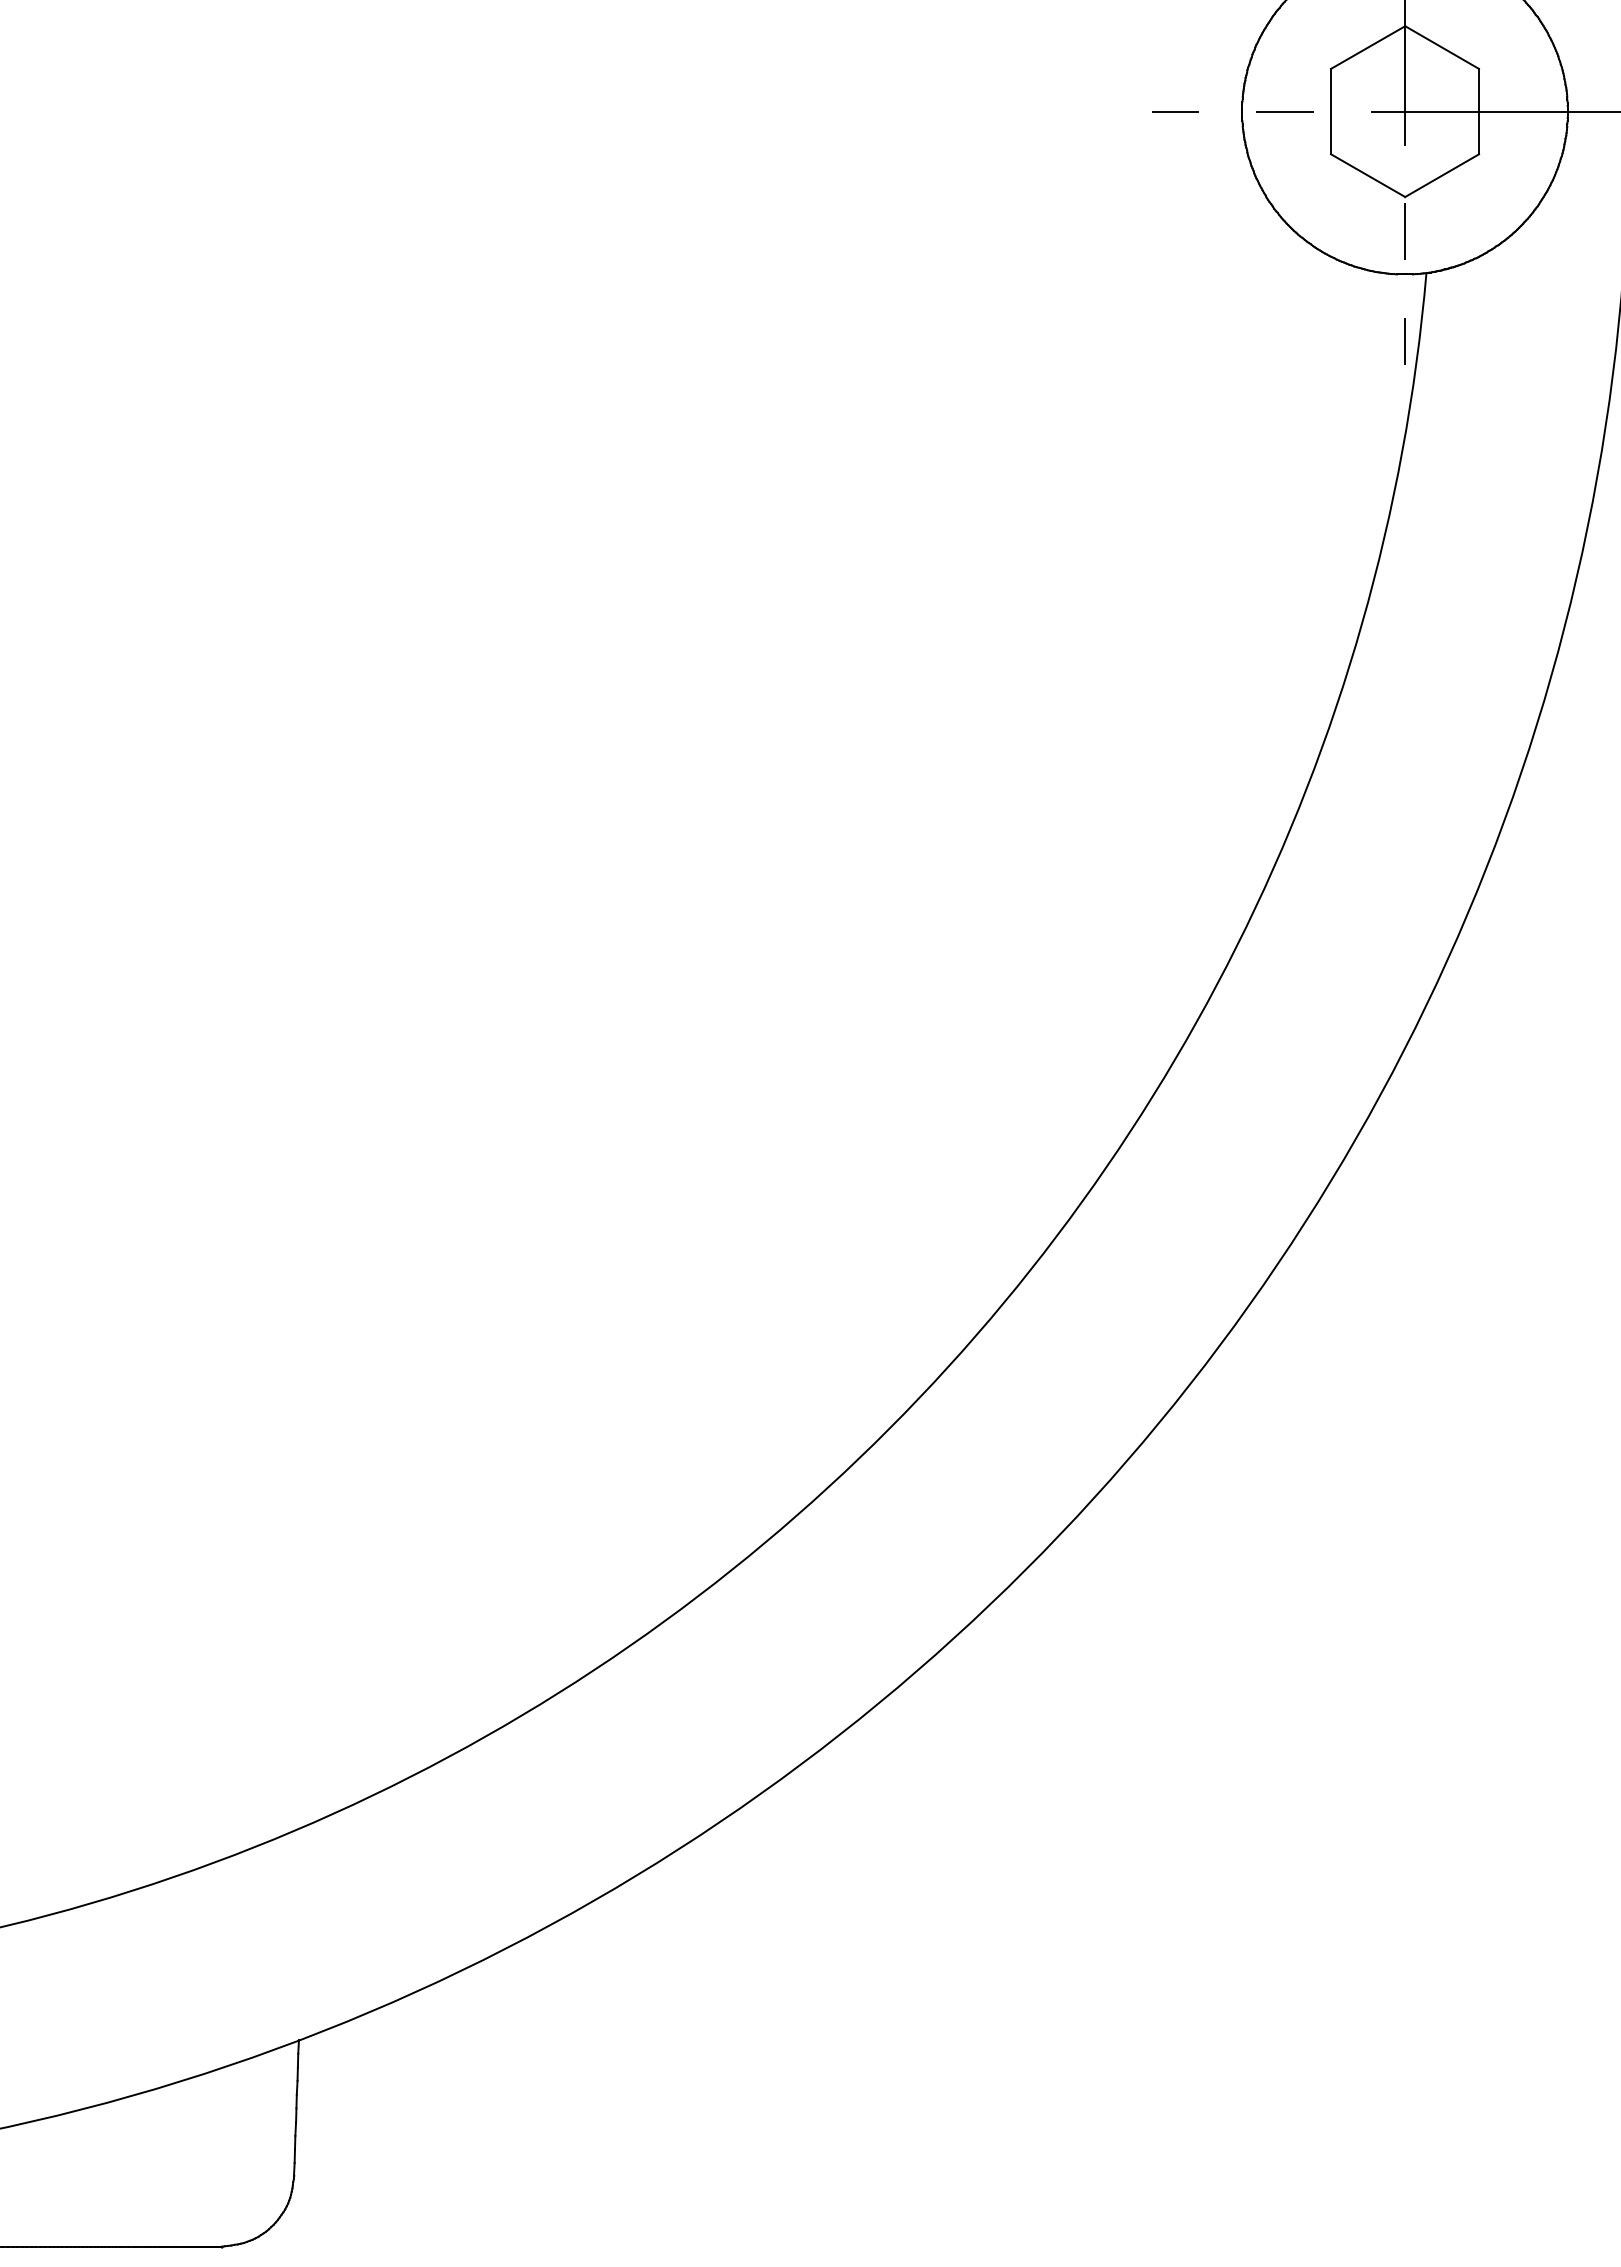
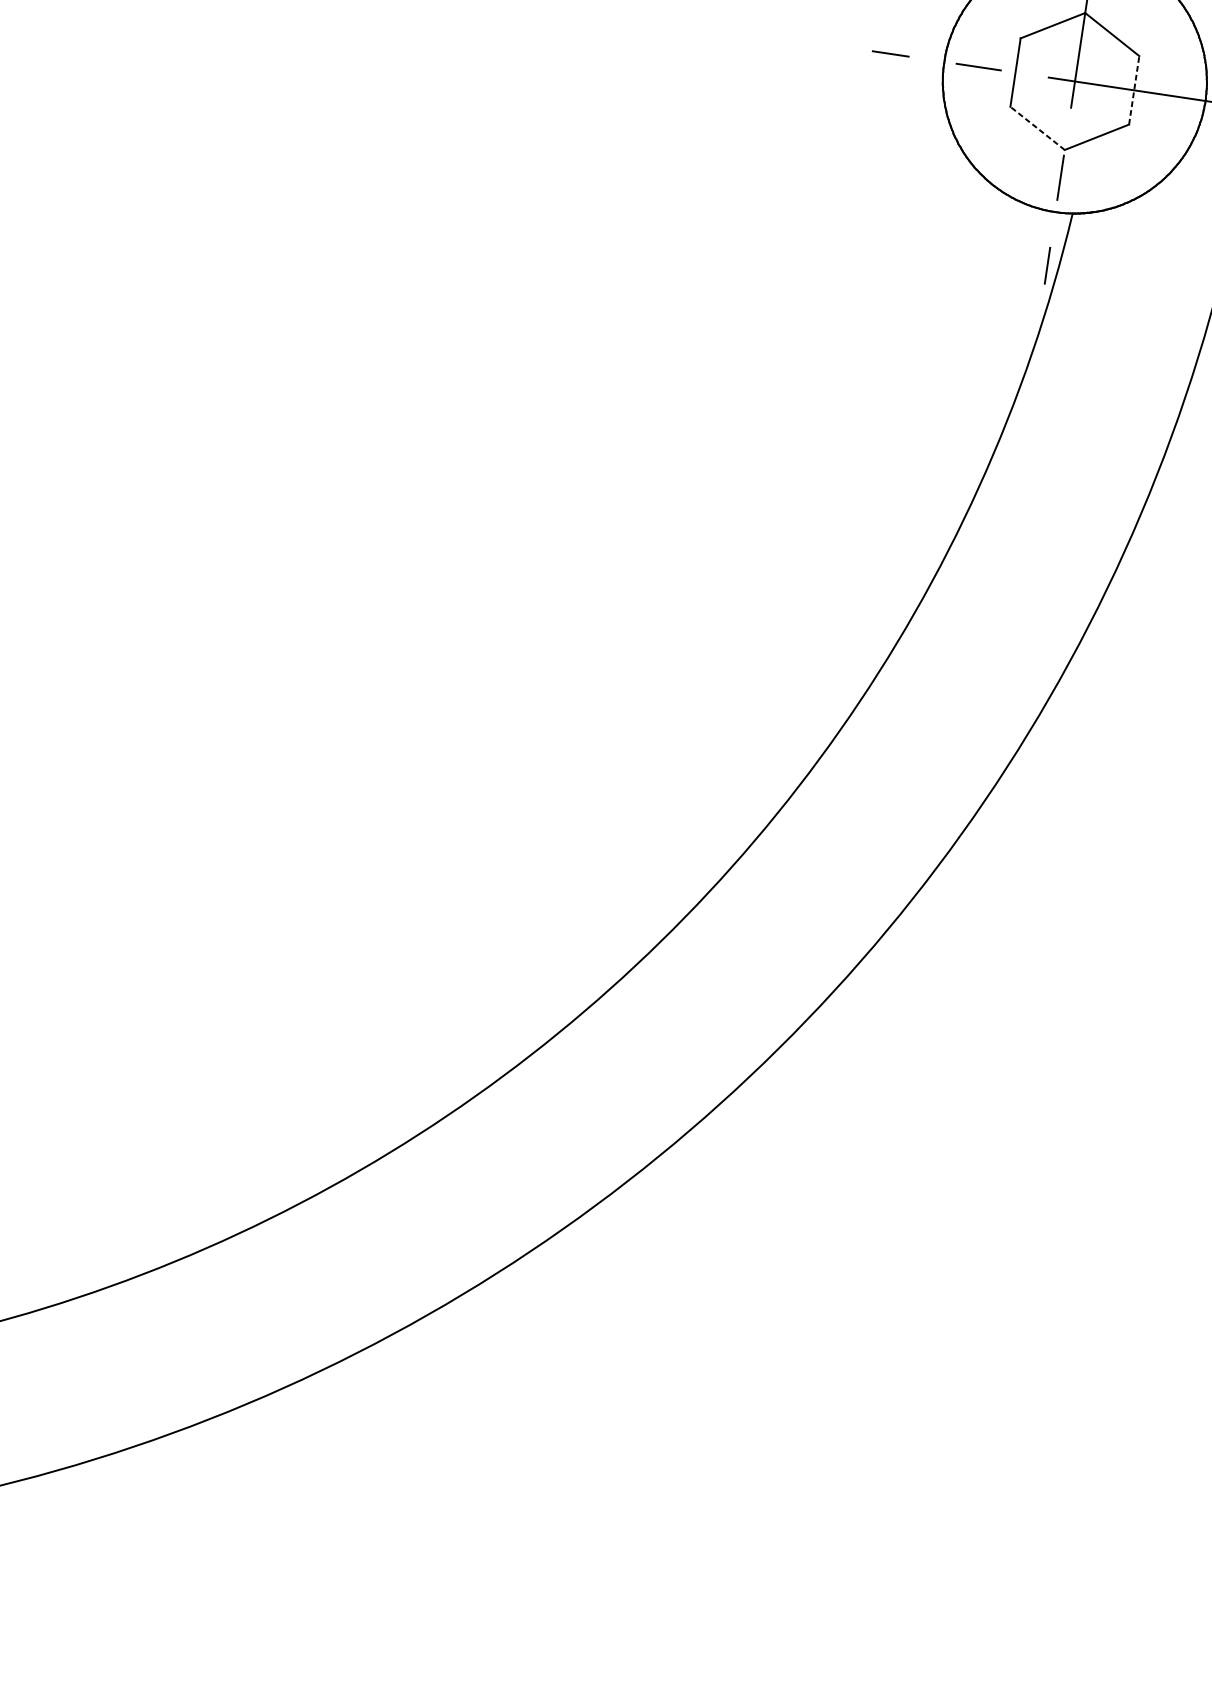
line: (1479, 111) -> (1134, 90), solid -> dashed
line: (1368, 175) -> (1037, 128), solid -> dashed

